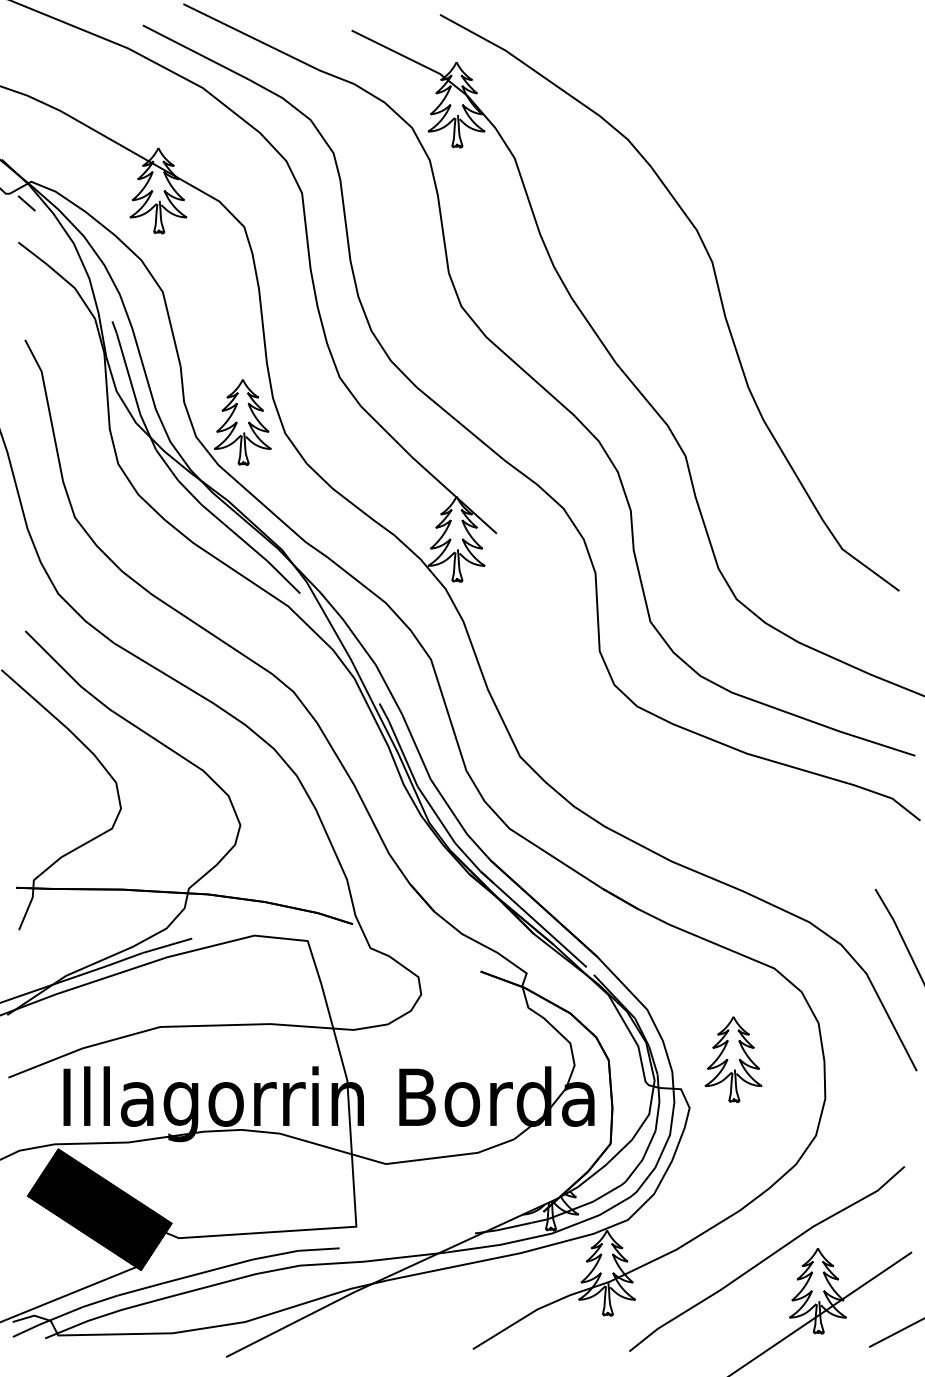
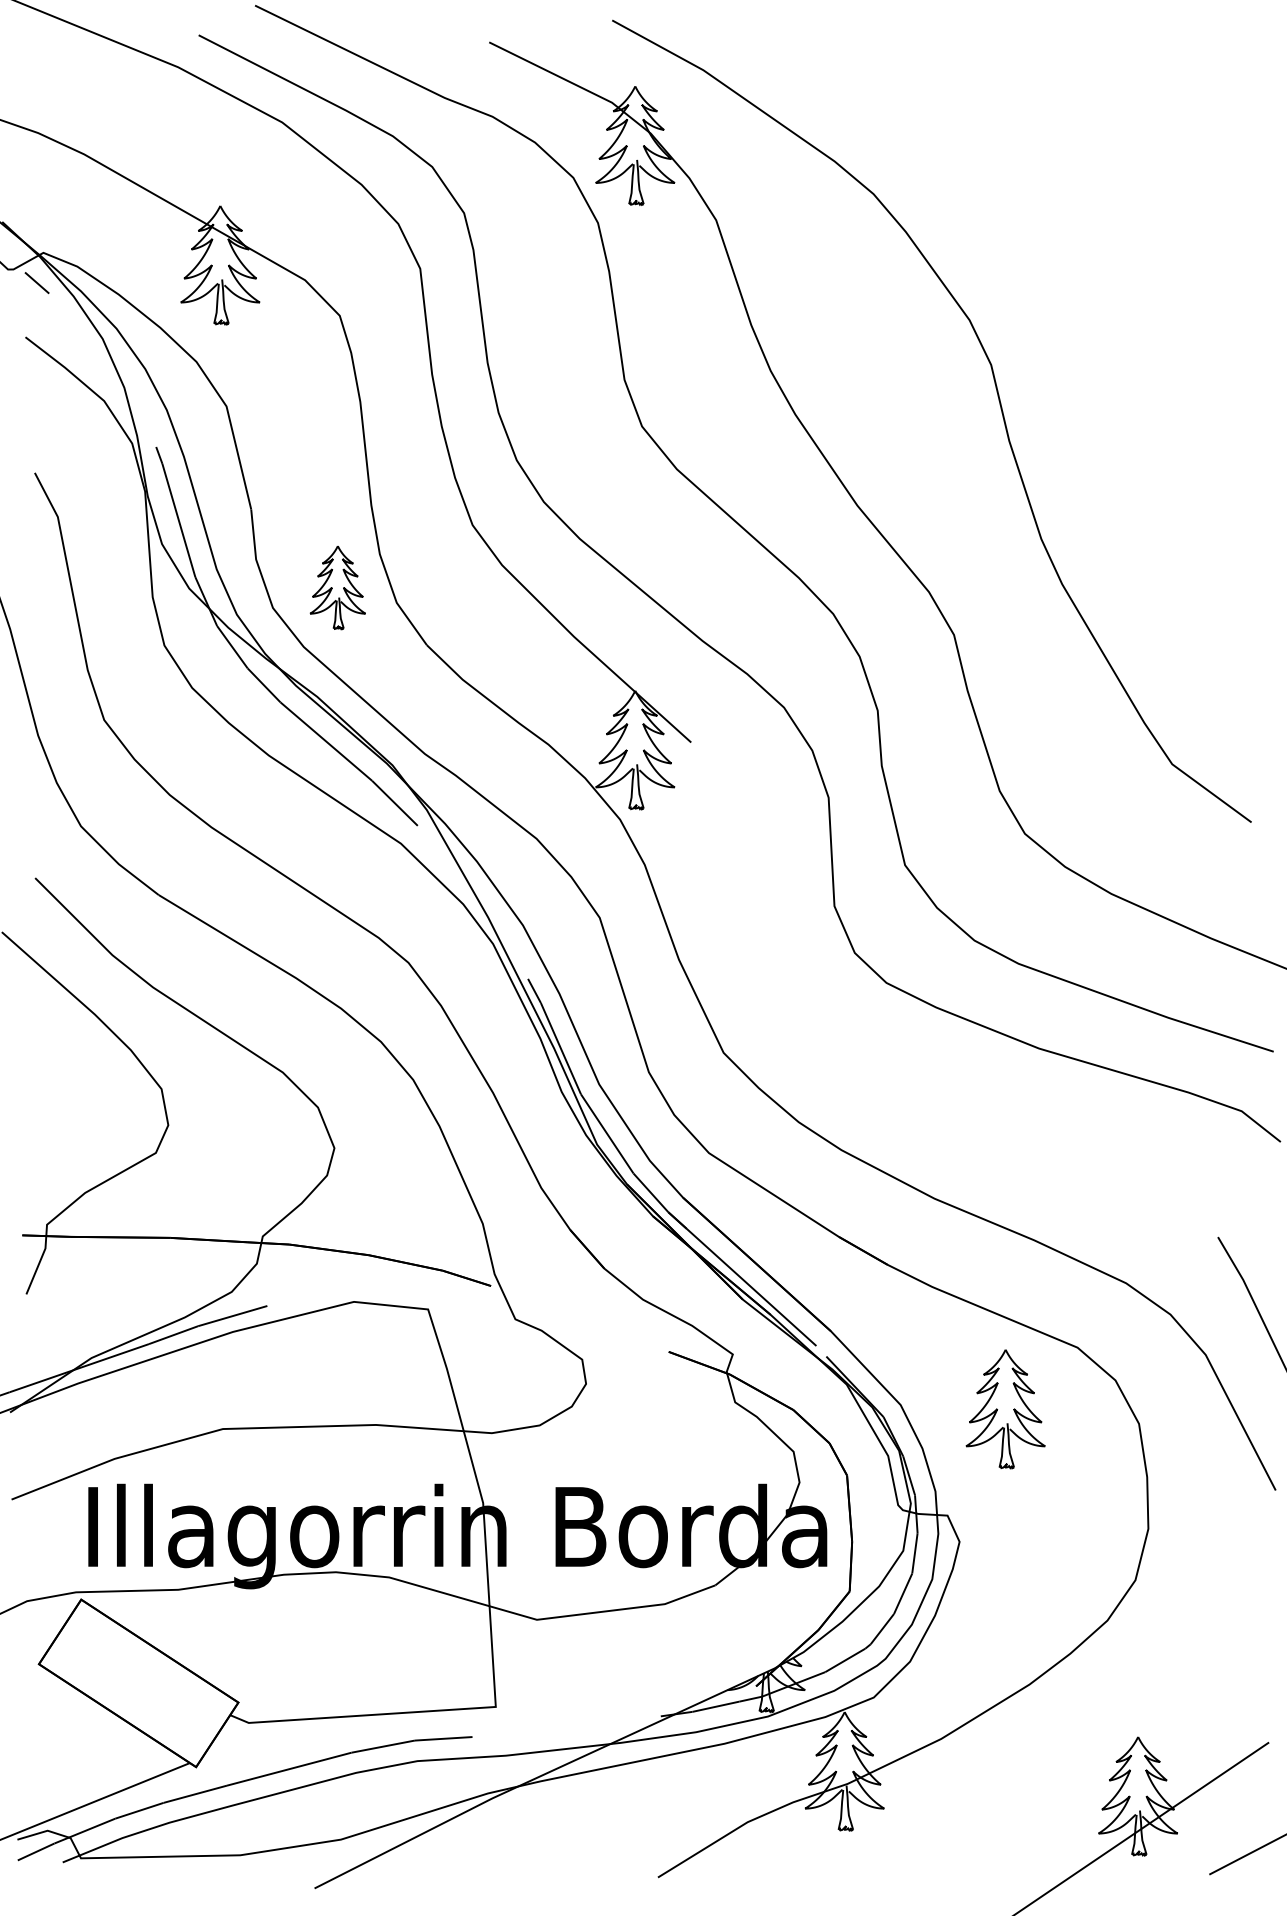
part: (242, 422) -> (337, 587), size x0.7
part: (733, 1059) -> (1005, 1409), moved
fill: (99, 1209) -> (138, 1683), removed
curve: (767, 1258) -> (1067, 1751), removed

